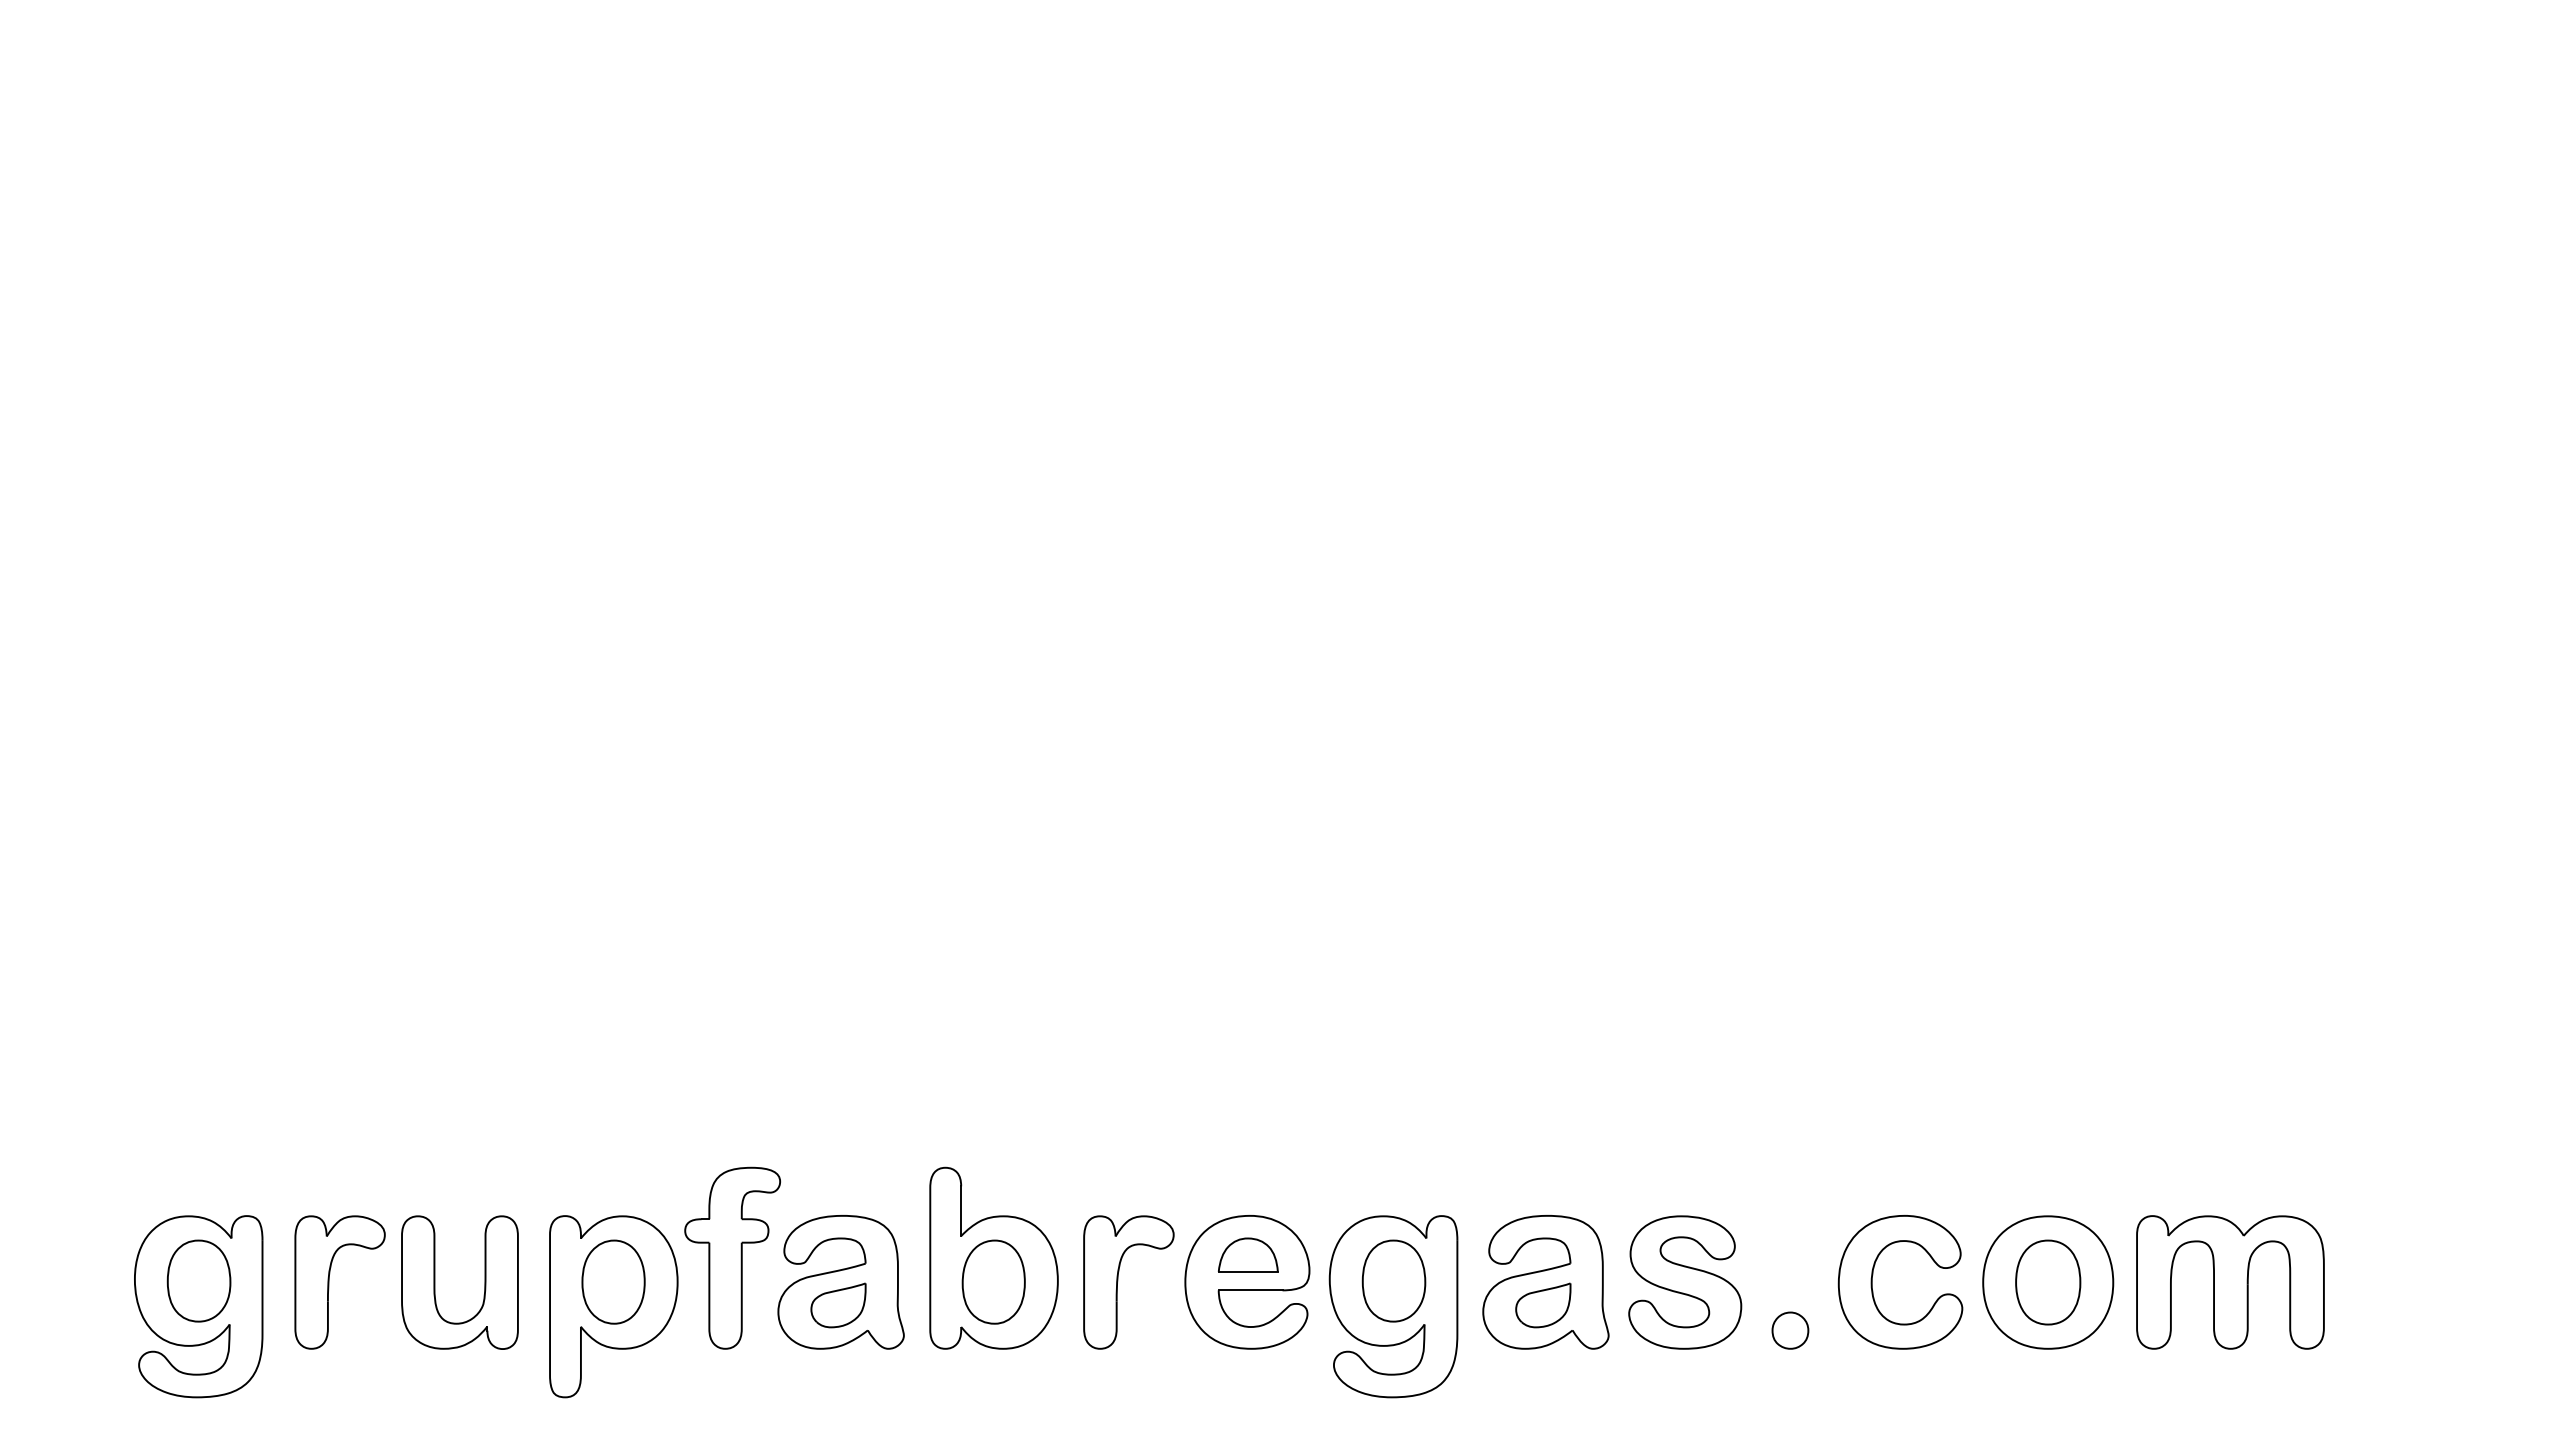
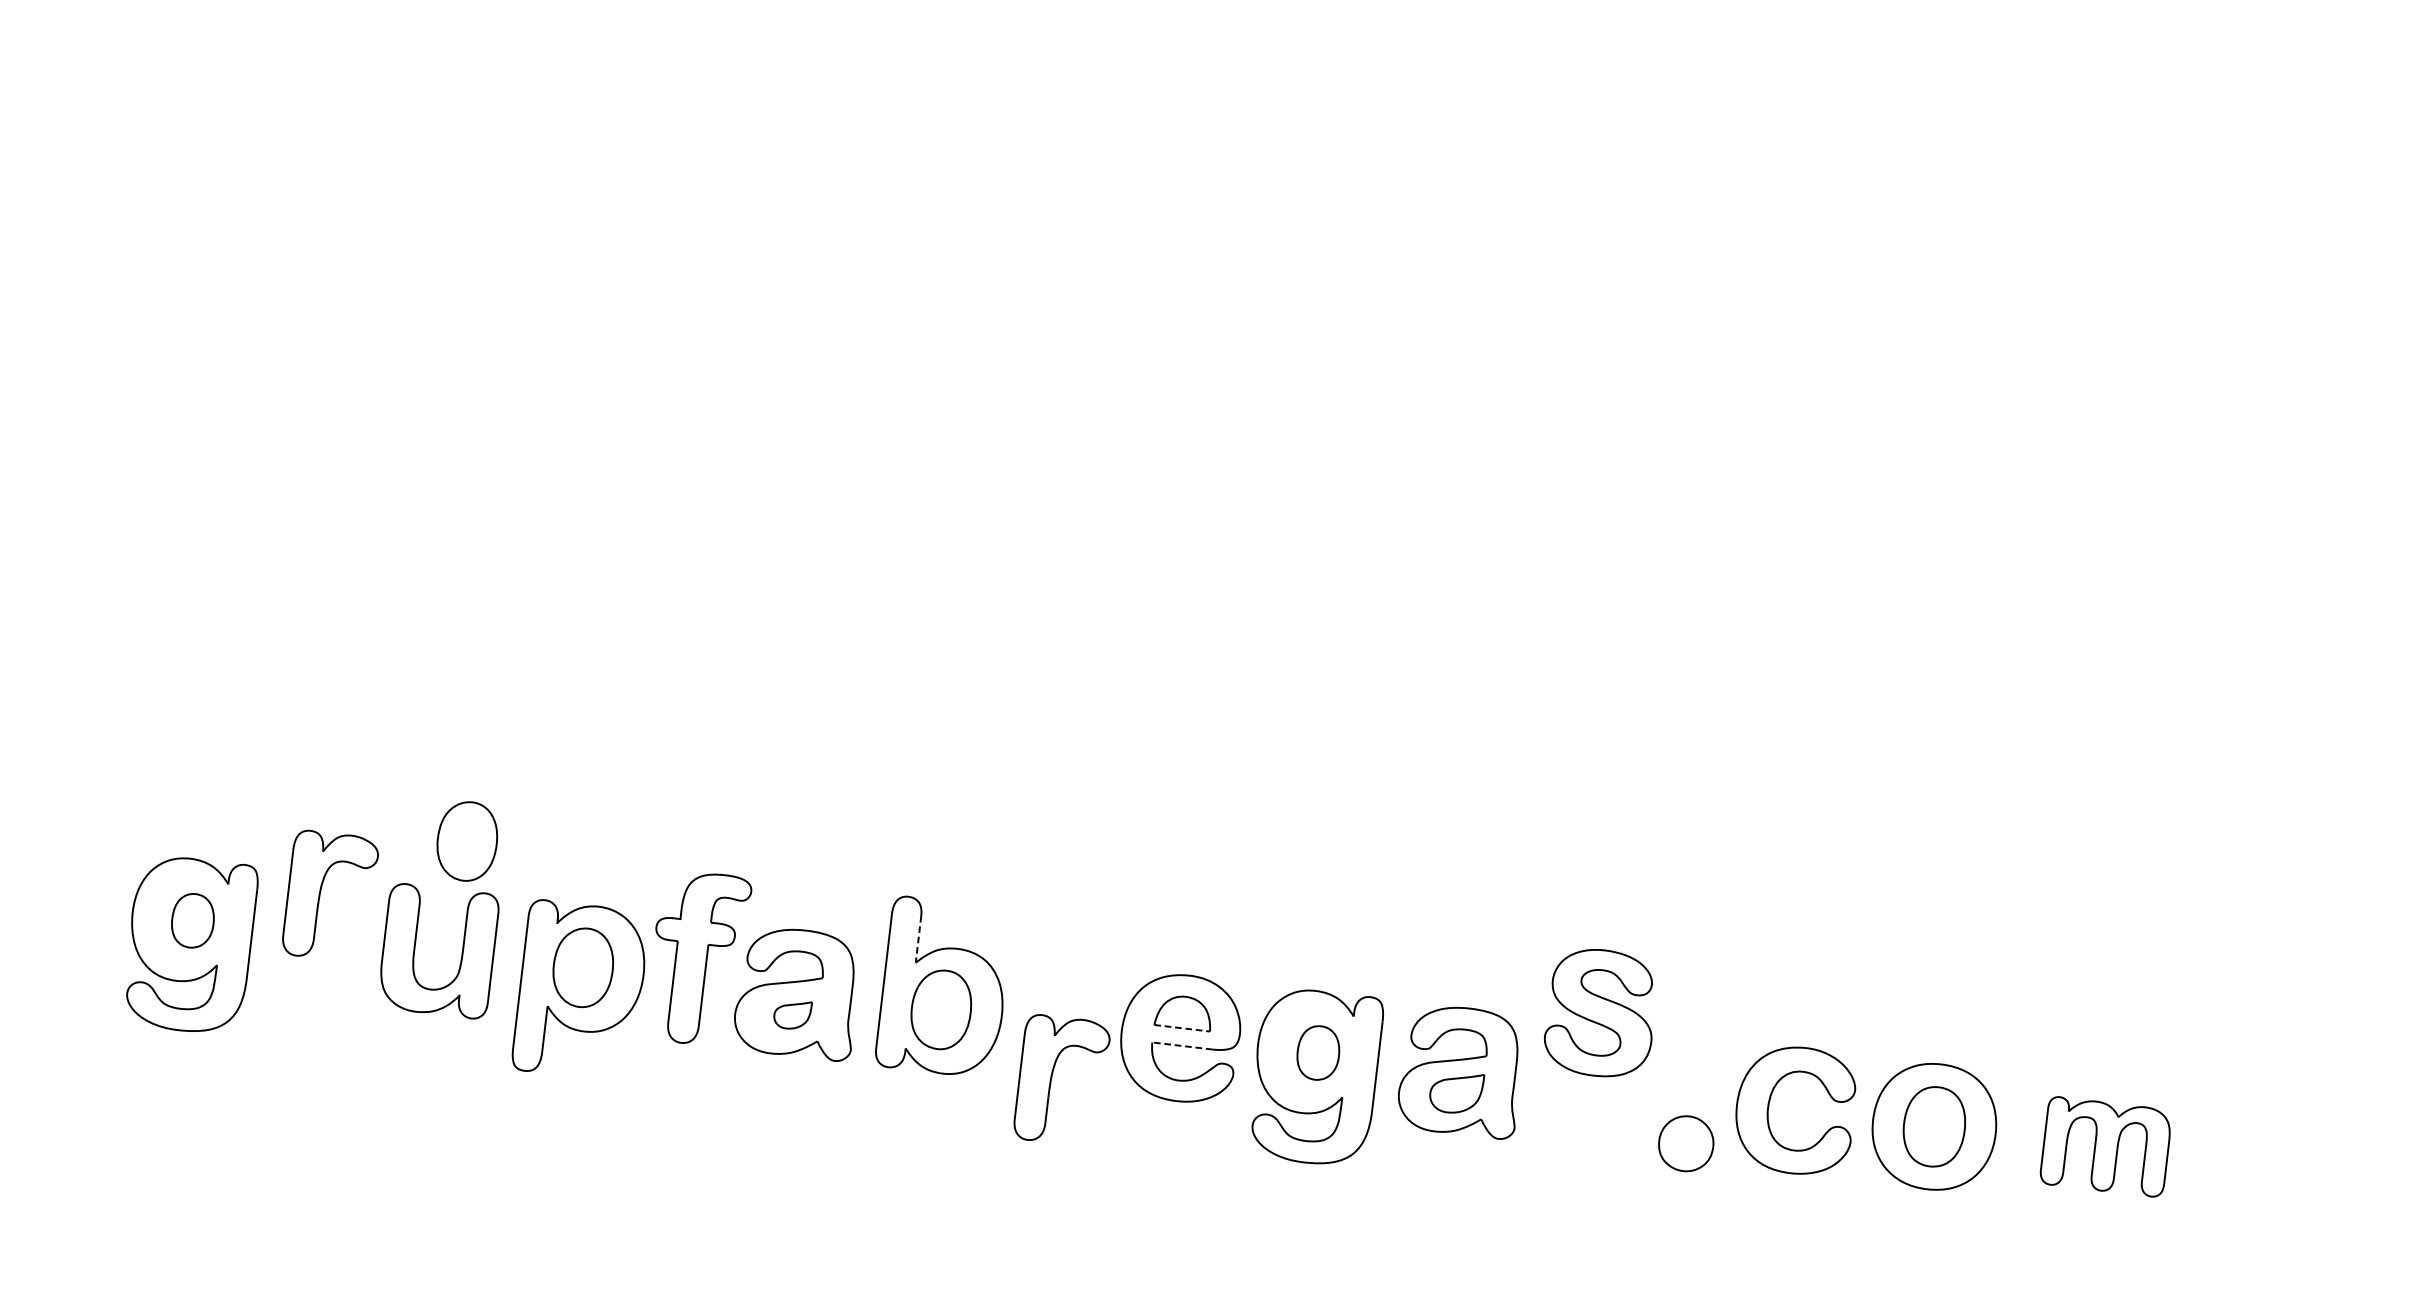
part: (476, 1163) -> (467, 840), added
line: (961, 1211) -> (918, 939), solid -> dashed
line: (1248, 1271) -> (1182, 1027), solid -> dashed
part: (198, 1280) -> (192, 920), size x0.7
part: (1393, 1280) -> (1318, 1052), size x0.7
part: (1118, 1281) -> (1052, 1078), moved
part: (329, 1282) -> (320, 895), moved
part: (1685, 1282) -> (1601, 1013), moved
part: (2230, 1282) -> (2106, 1146), size x0.7
line: (1250, 1290) -> (1182, 1046), solid -> dashed
part: (838, 1305) -> (792, 1014), size x0.7
part: (1790, 1330) -> (1686, 1143), size x1.6

